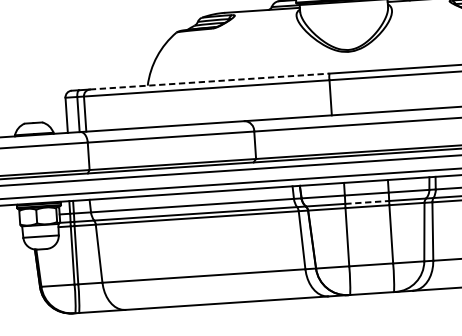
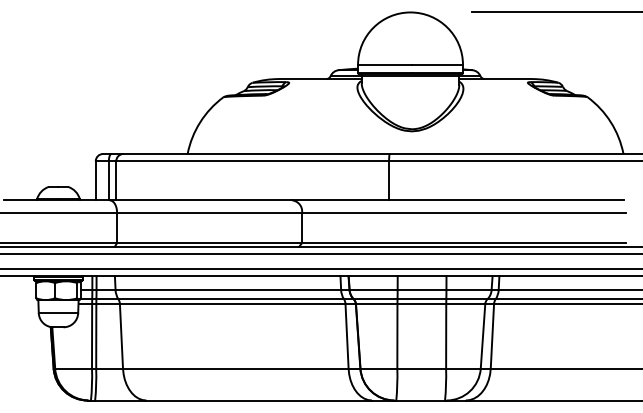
line: (209, 82) -> (256, 154), dashed -> solid
line: (367, 202) -> (422, 299), dashed -> solid

